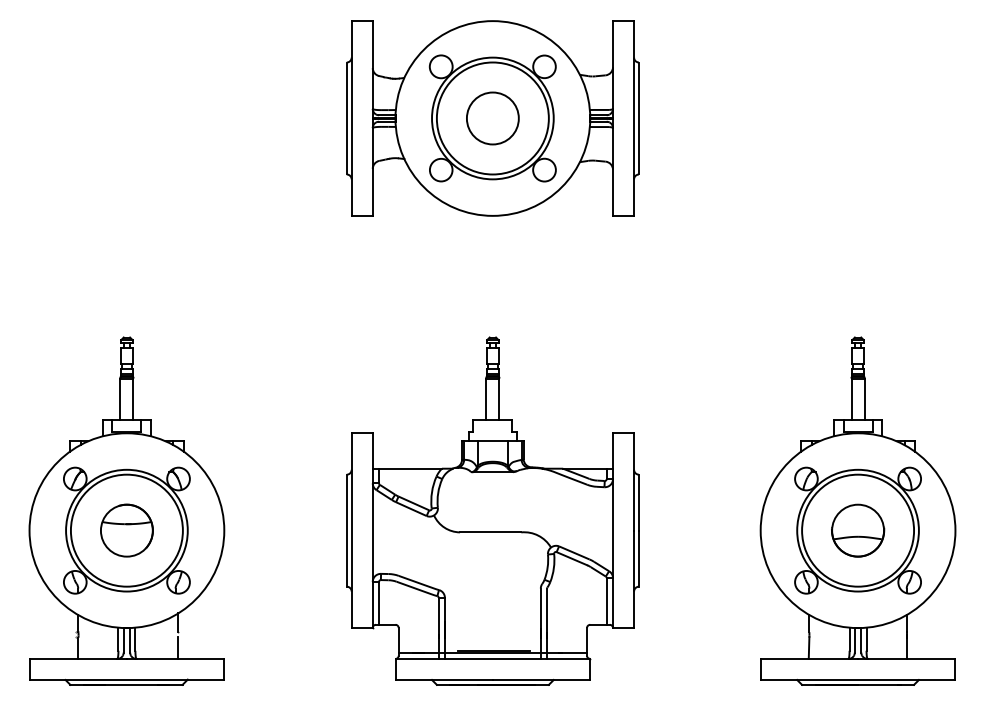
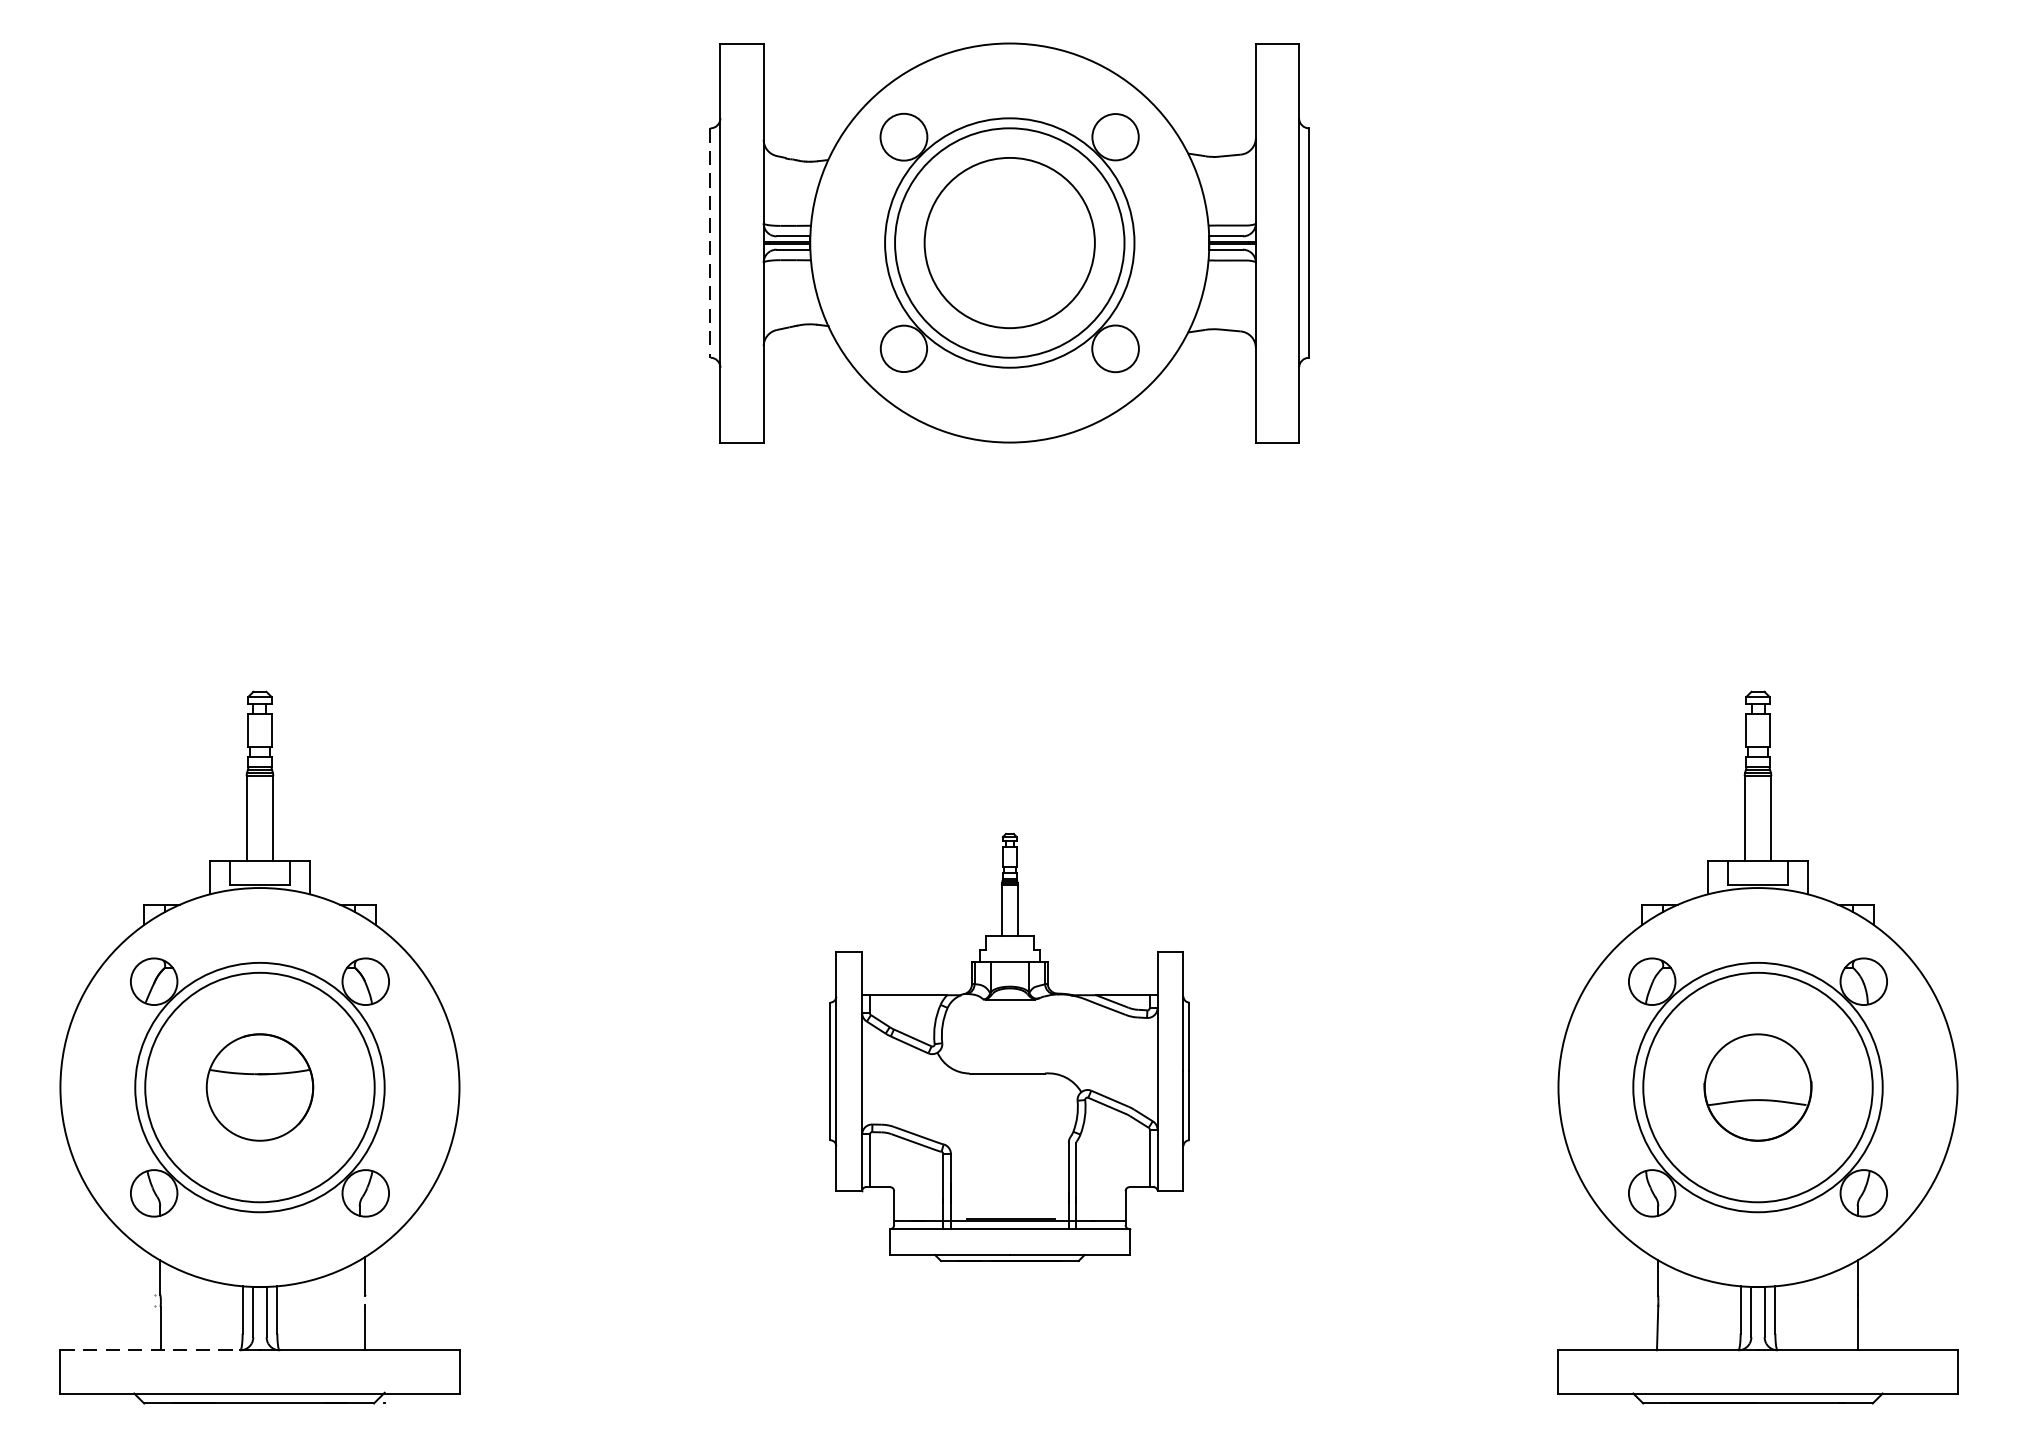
line: (346, 118) -> (709, 243), solid -> dashed
circle: (492, 118) -> (1009, 243), size x1.6
part: (492, 510) -> (1009, 1046), size x0.6
line: (73, 658) -> (150, 1349), solid -> dashed

